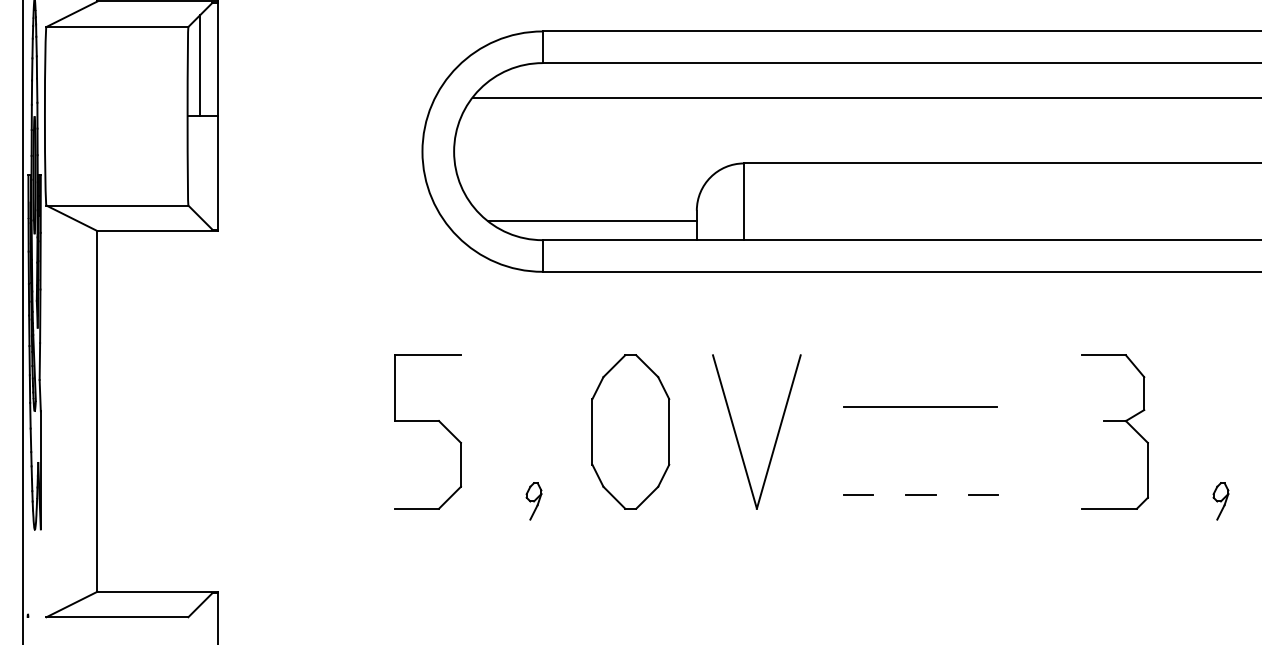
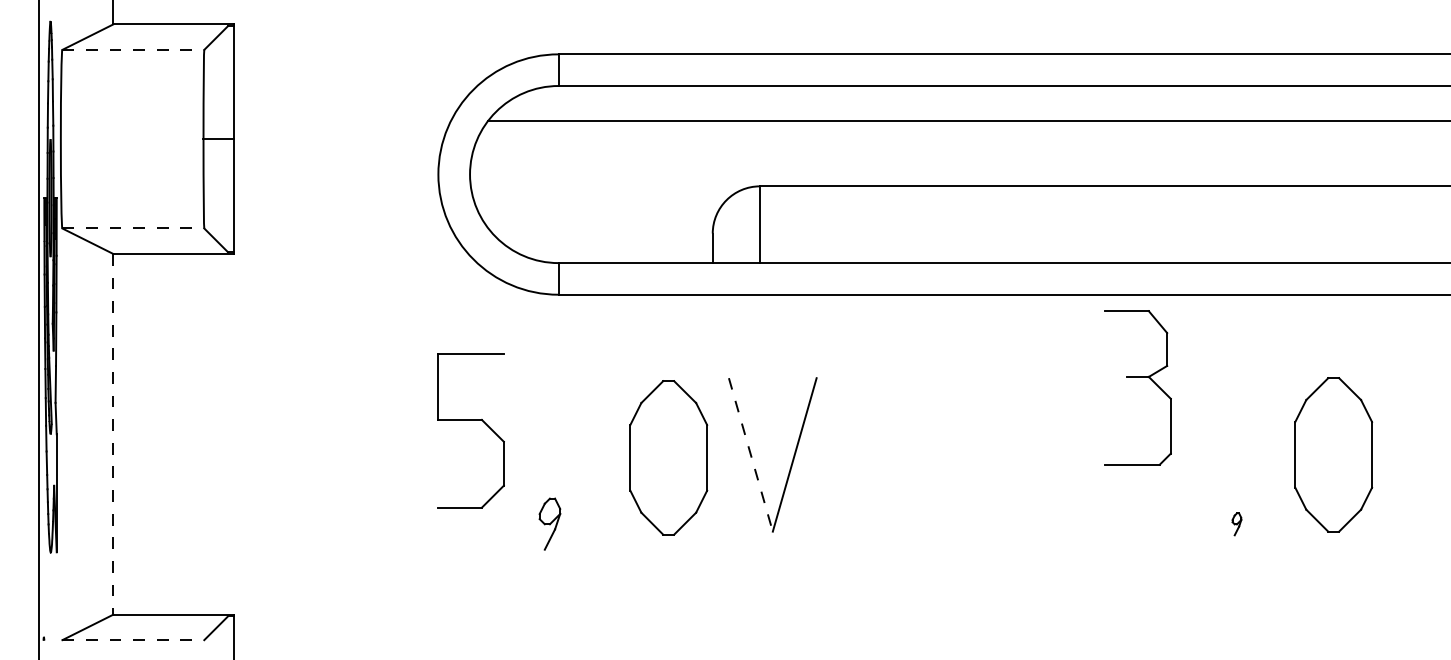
line: (117, 26) -> (133, 49), solid -> dashed
line: (200, 65) -> (216, 88), removed
line: (117, 205) -> (133, 228), solid -> dashed
line: (591, 221) -> (607, 244), removed
line: (920, 406) -> (936, 429), removed
line: (97, 411) -> (113, 434), solid -> dashed
part: (427, 421) -> (470, 420), moved
part: (1114, 421) -> (1137, 377), moved
part: (630, 431) -> (668, 457), moved
line: (734, 431) -> (750, 454), solid -> dashed
line: (858, 495) -> (874, 518), removed
line: (920, 495) -> (936, 518), removed
line: (983, 495) -> (999, 518), removed
part: (533, 501) -> (549, 524), size x1.4
part: (1220, 501) -> (1236, 524), size x0.6
line: (117, 617) -> (133, 640), solid -> dashed

